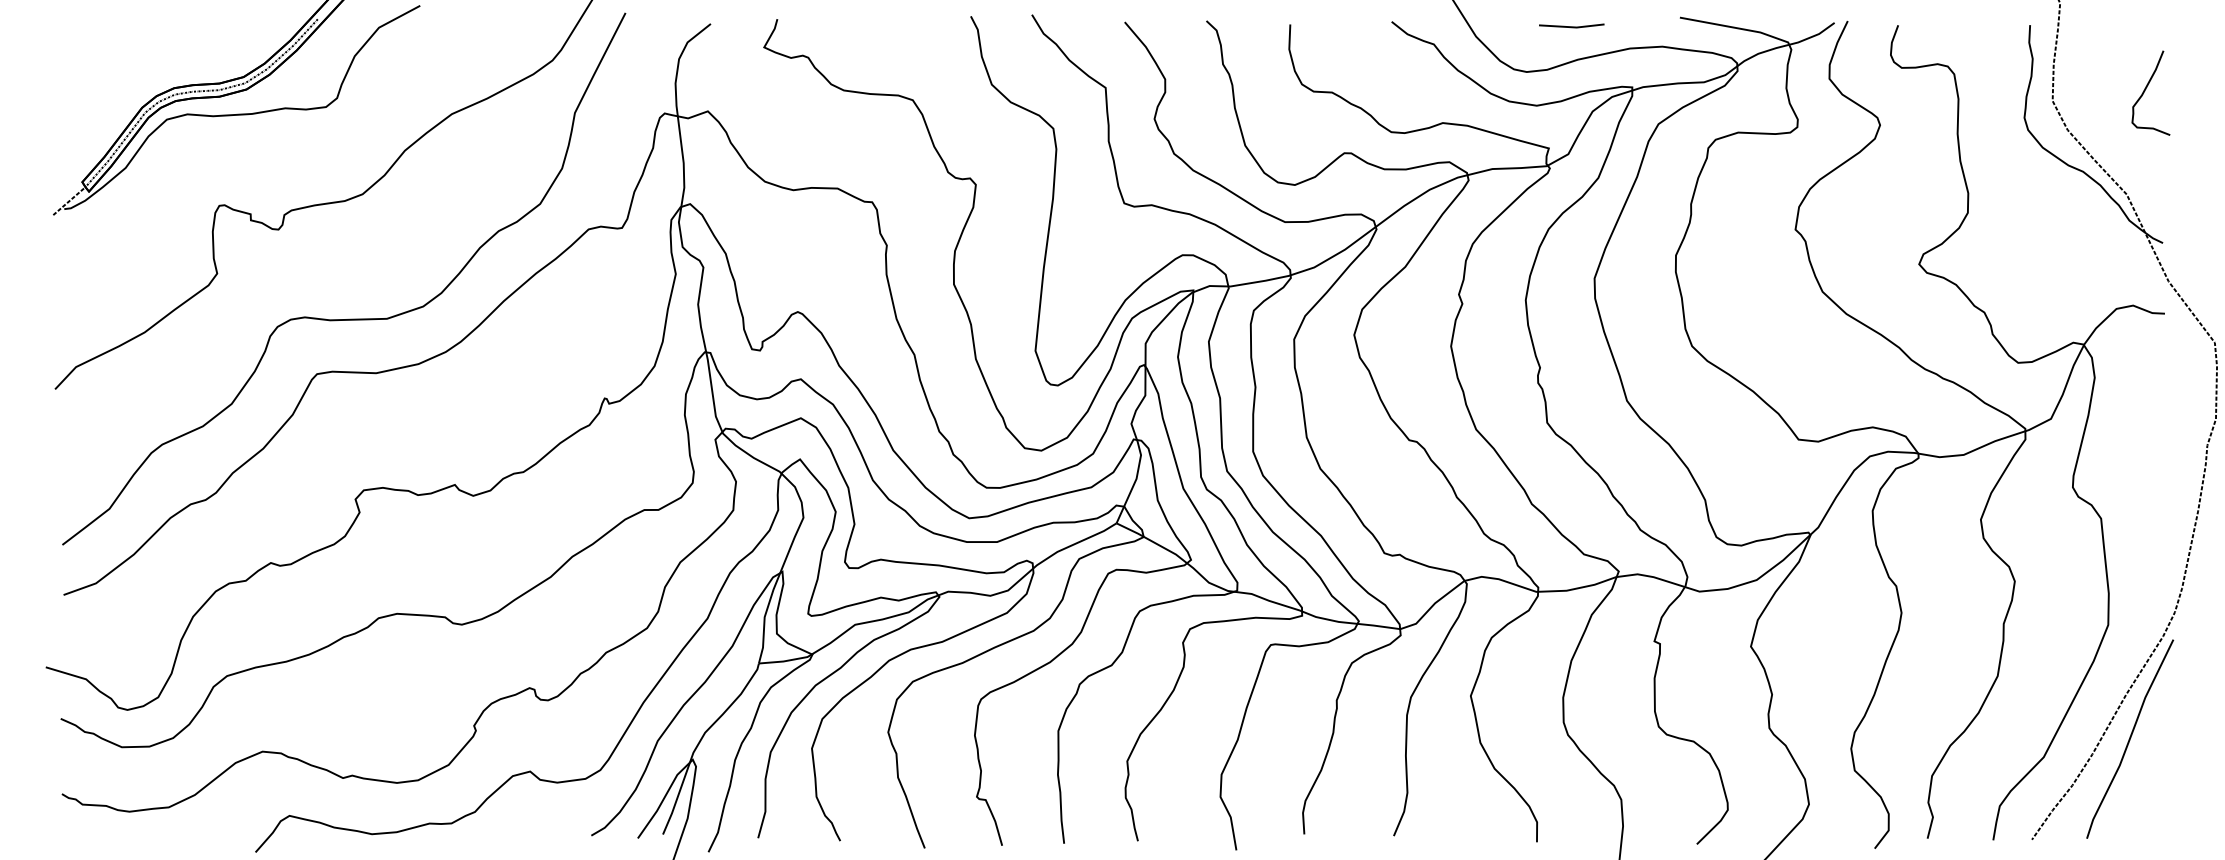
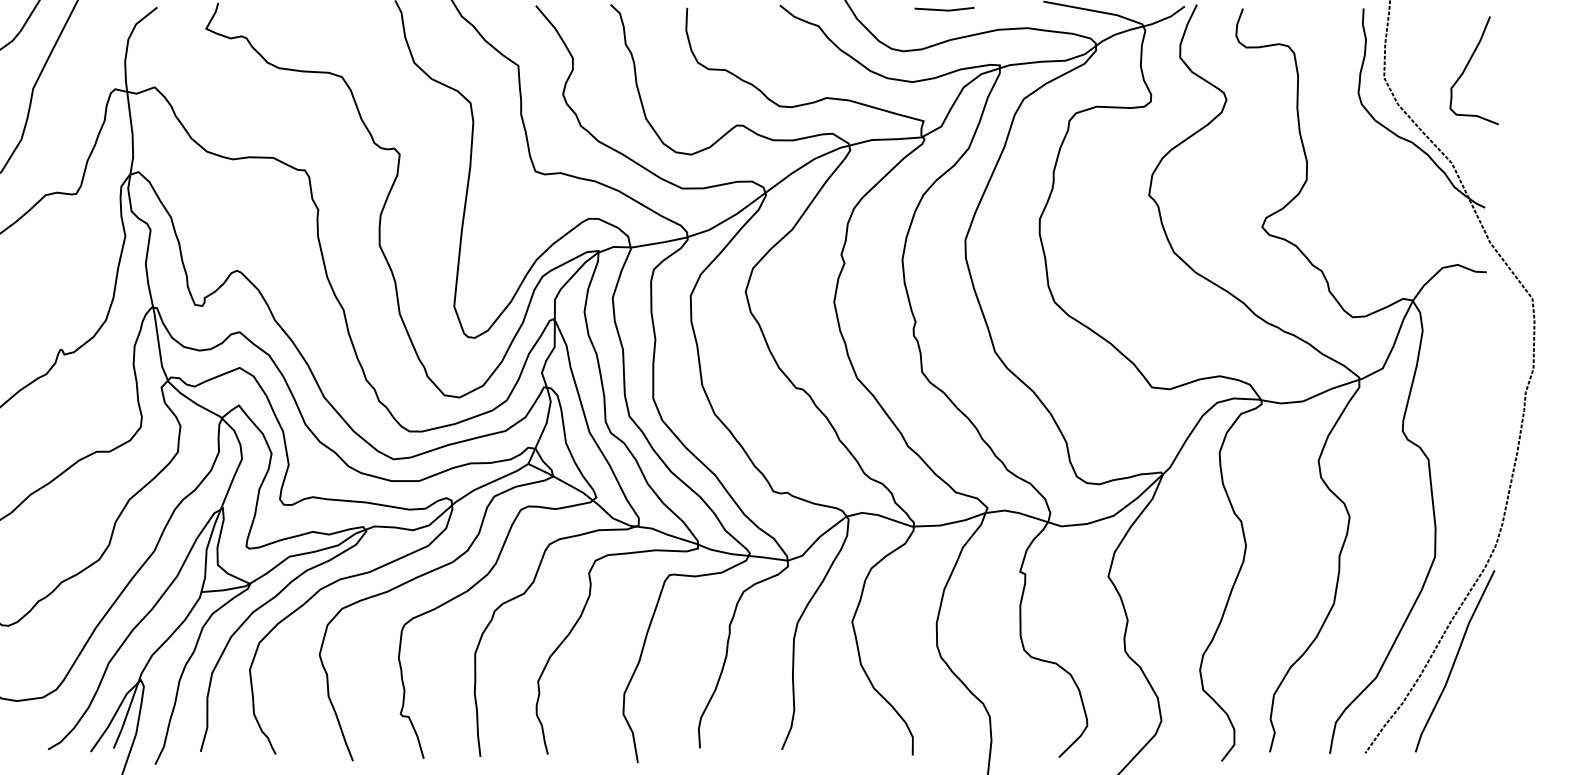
part: (2150, 92) -> (1473, 70), size x1.4

